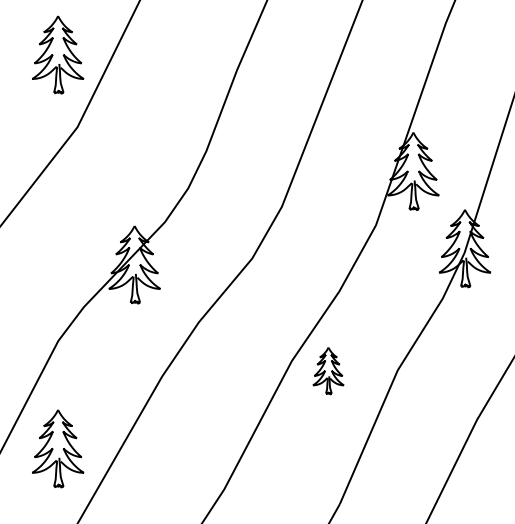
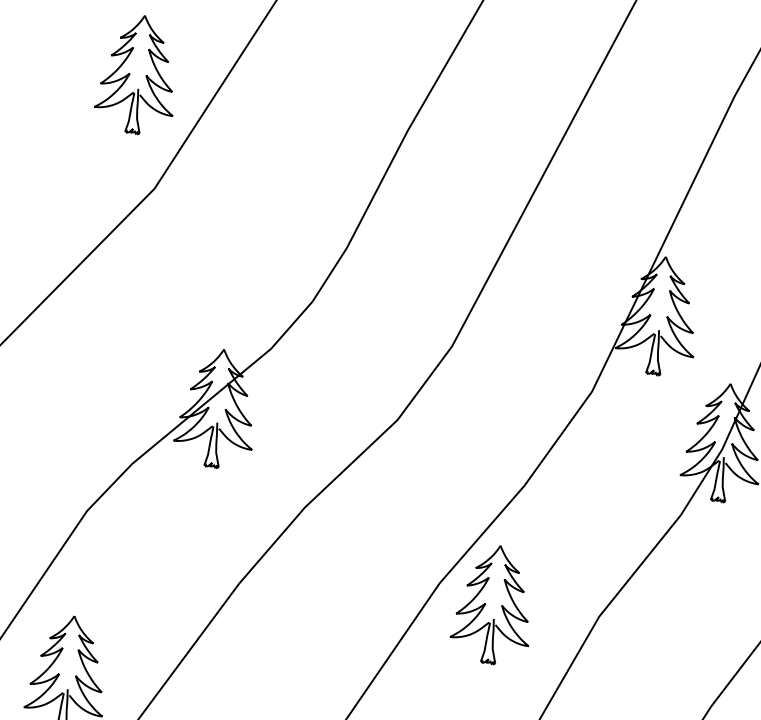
part: (328, 370) -> (493, 604), size x1.67

